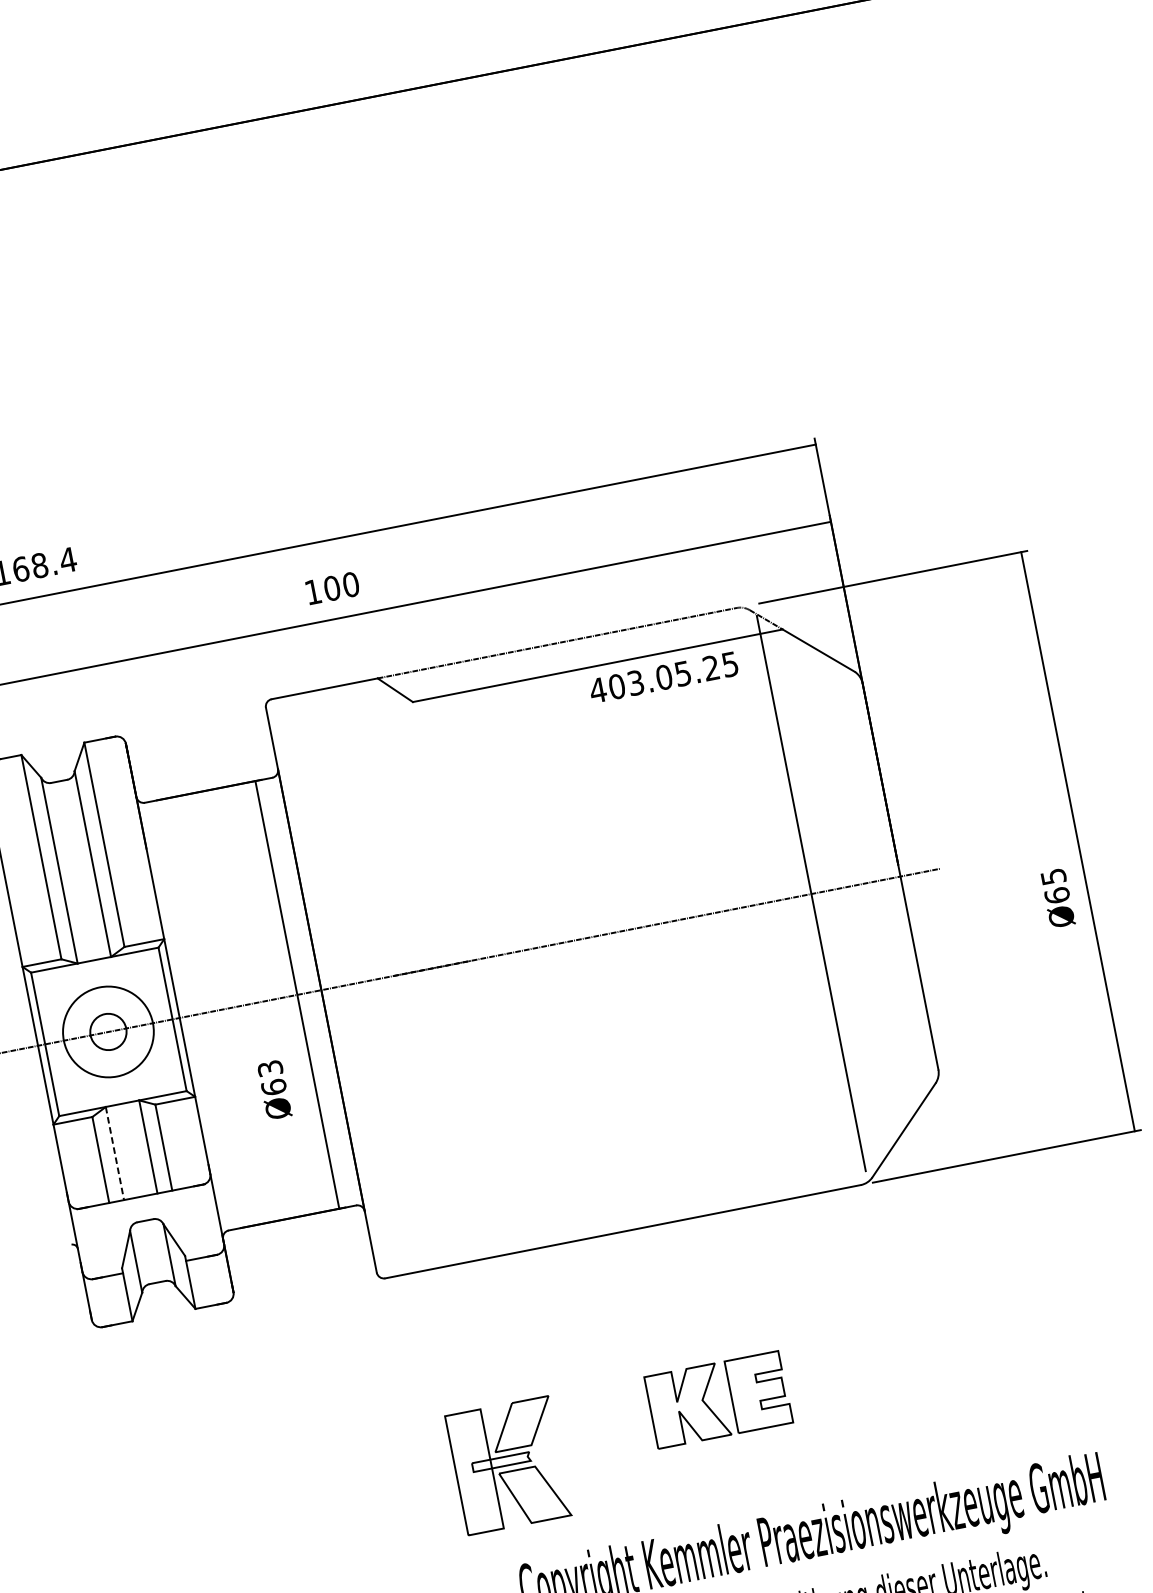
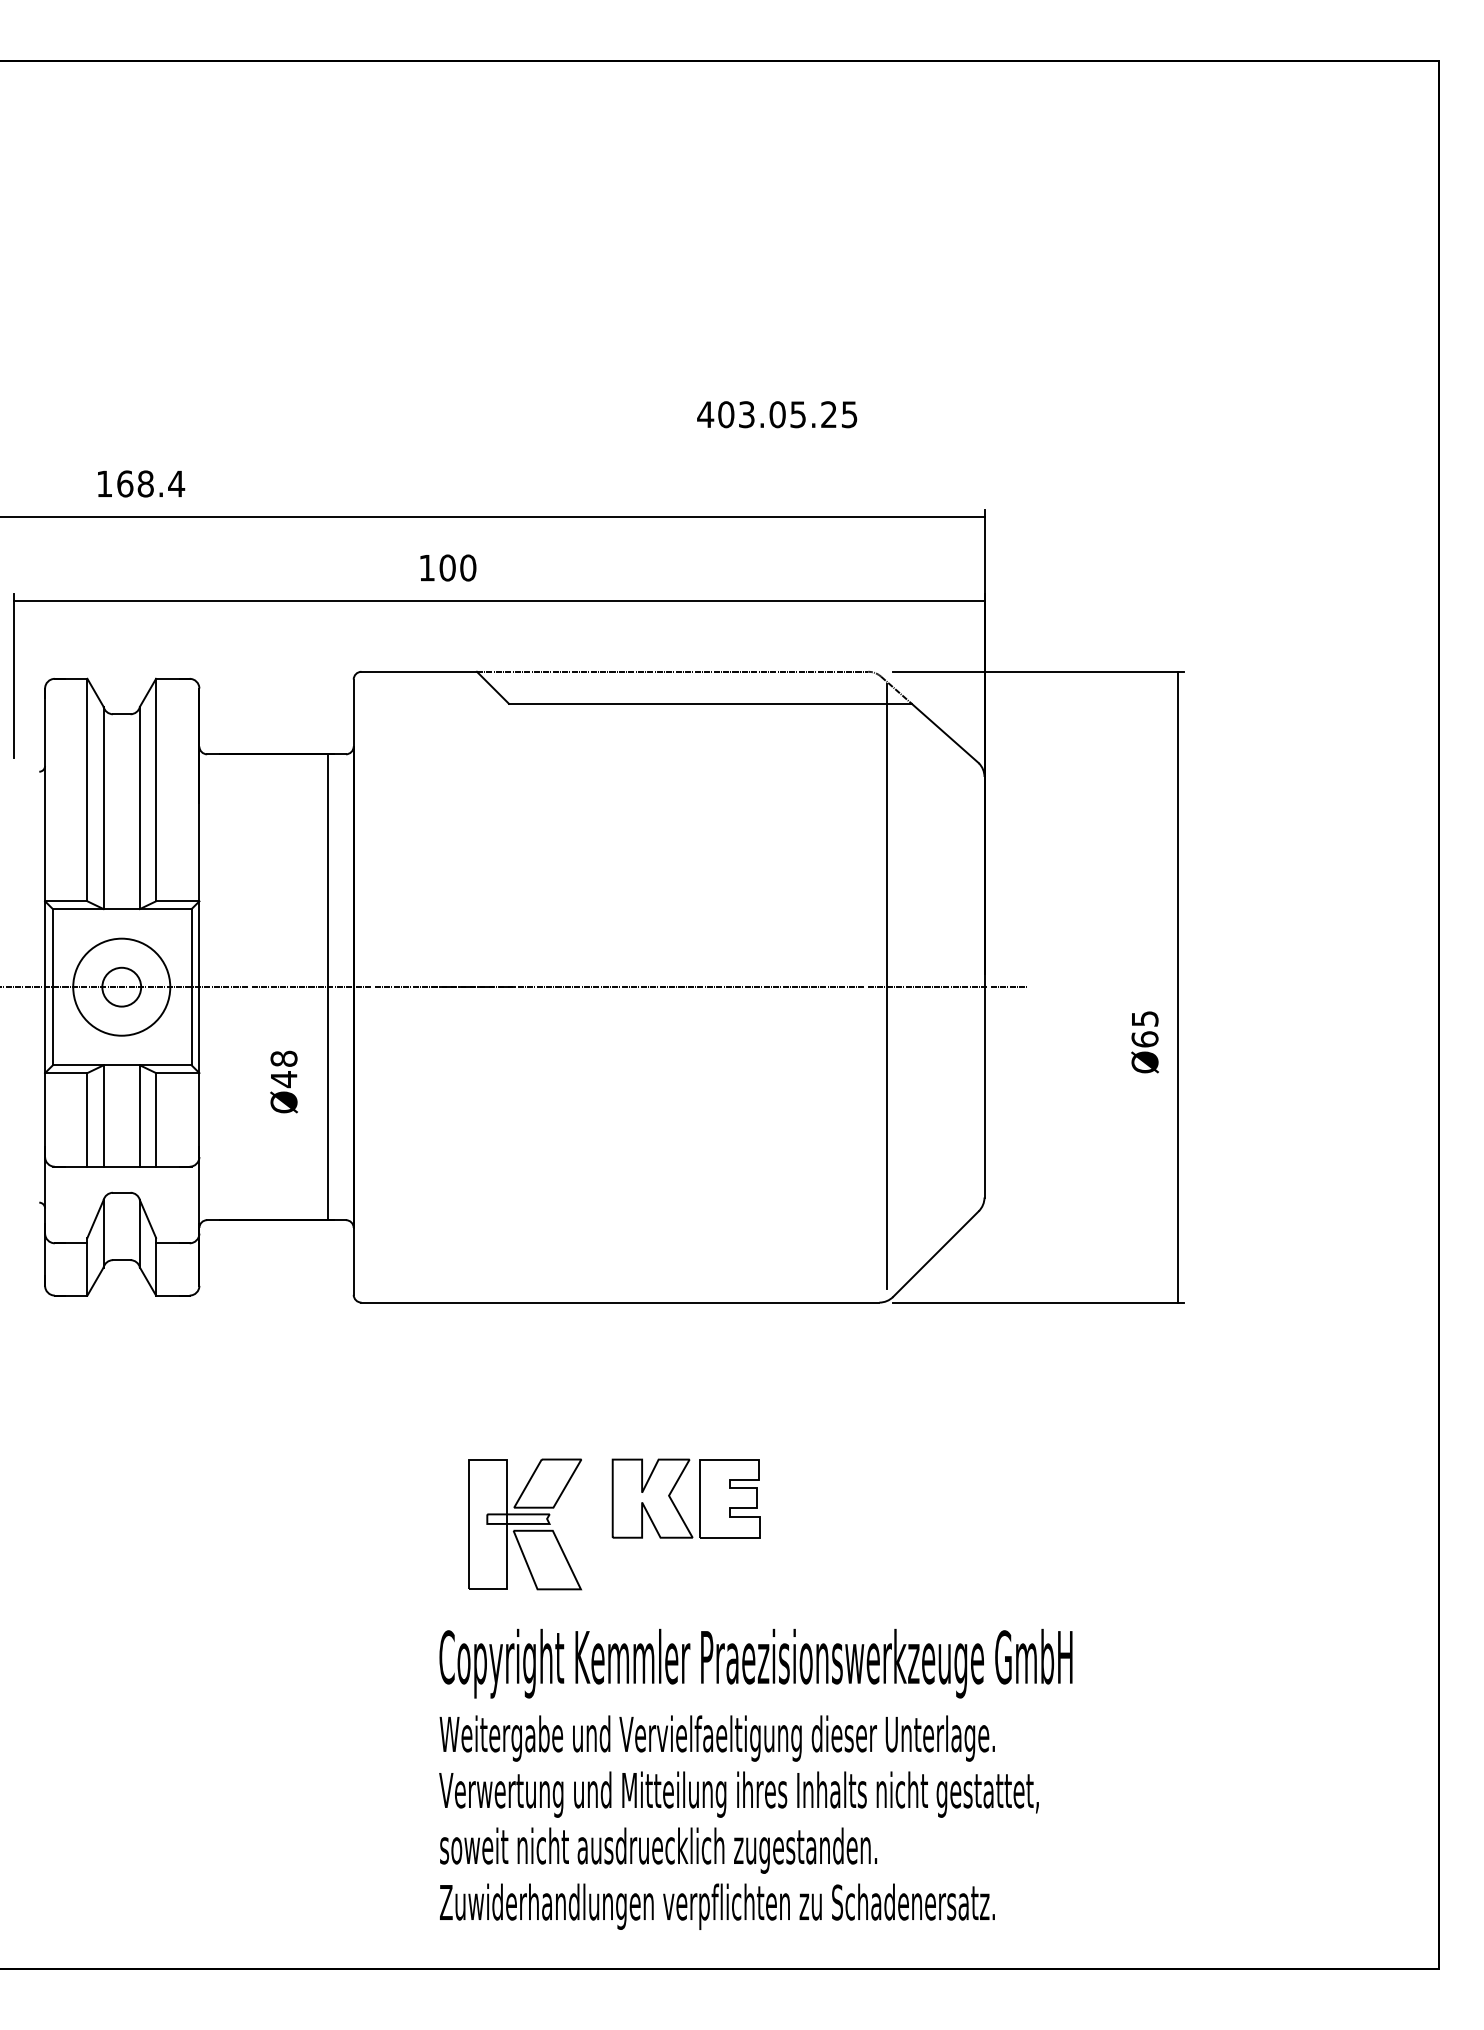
text: (664, 677) -> (777, 414), moved
text: (271, 1078) -> (283, 1069), Ø63 -> Ø48
line: (114, 1153) -> (103, 1116), dashed -> solid
part: (507, 1465) -> (524, 1524), moved

